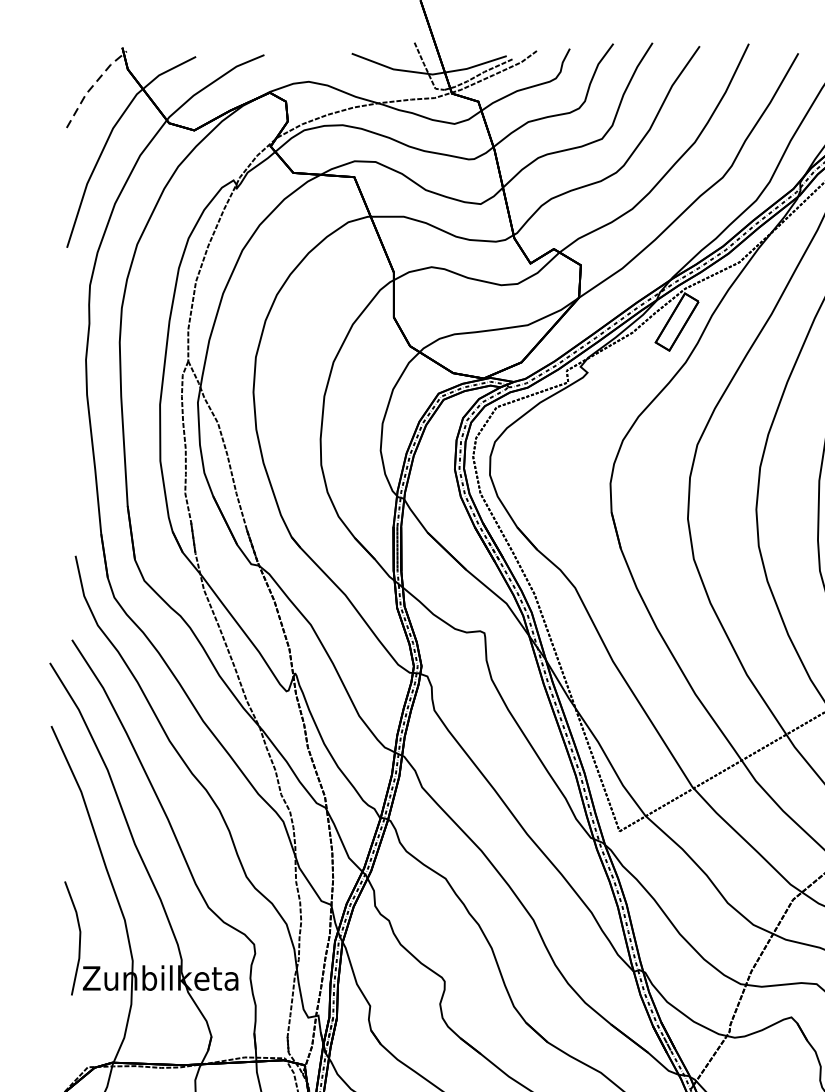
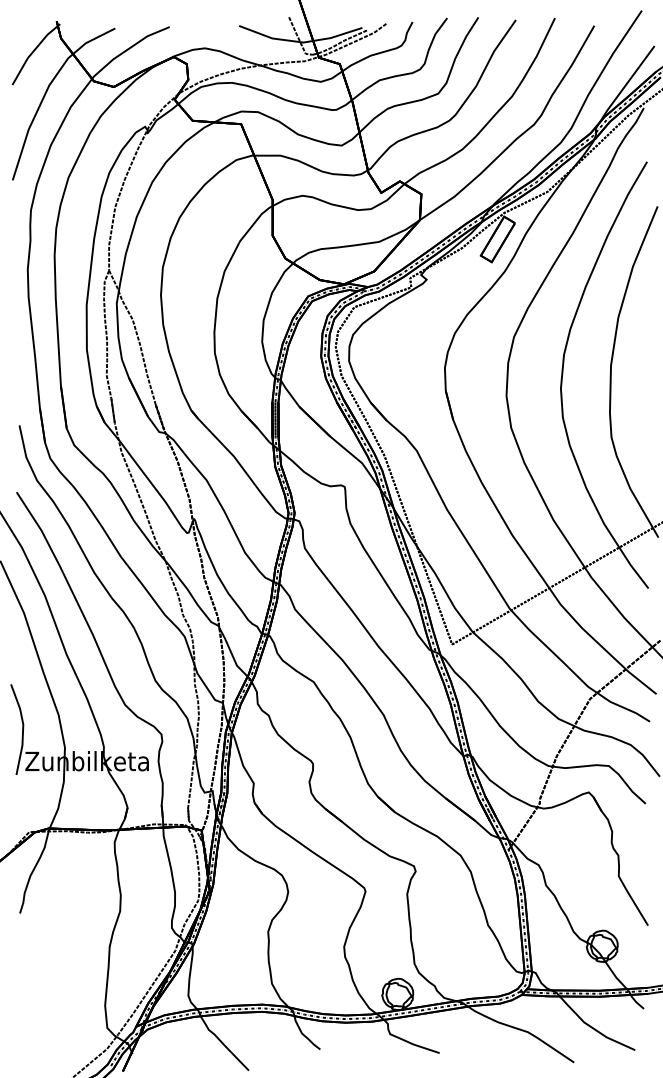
line: (93, 85) -> (33, 51), dashed -> solid

